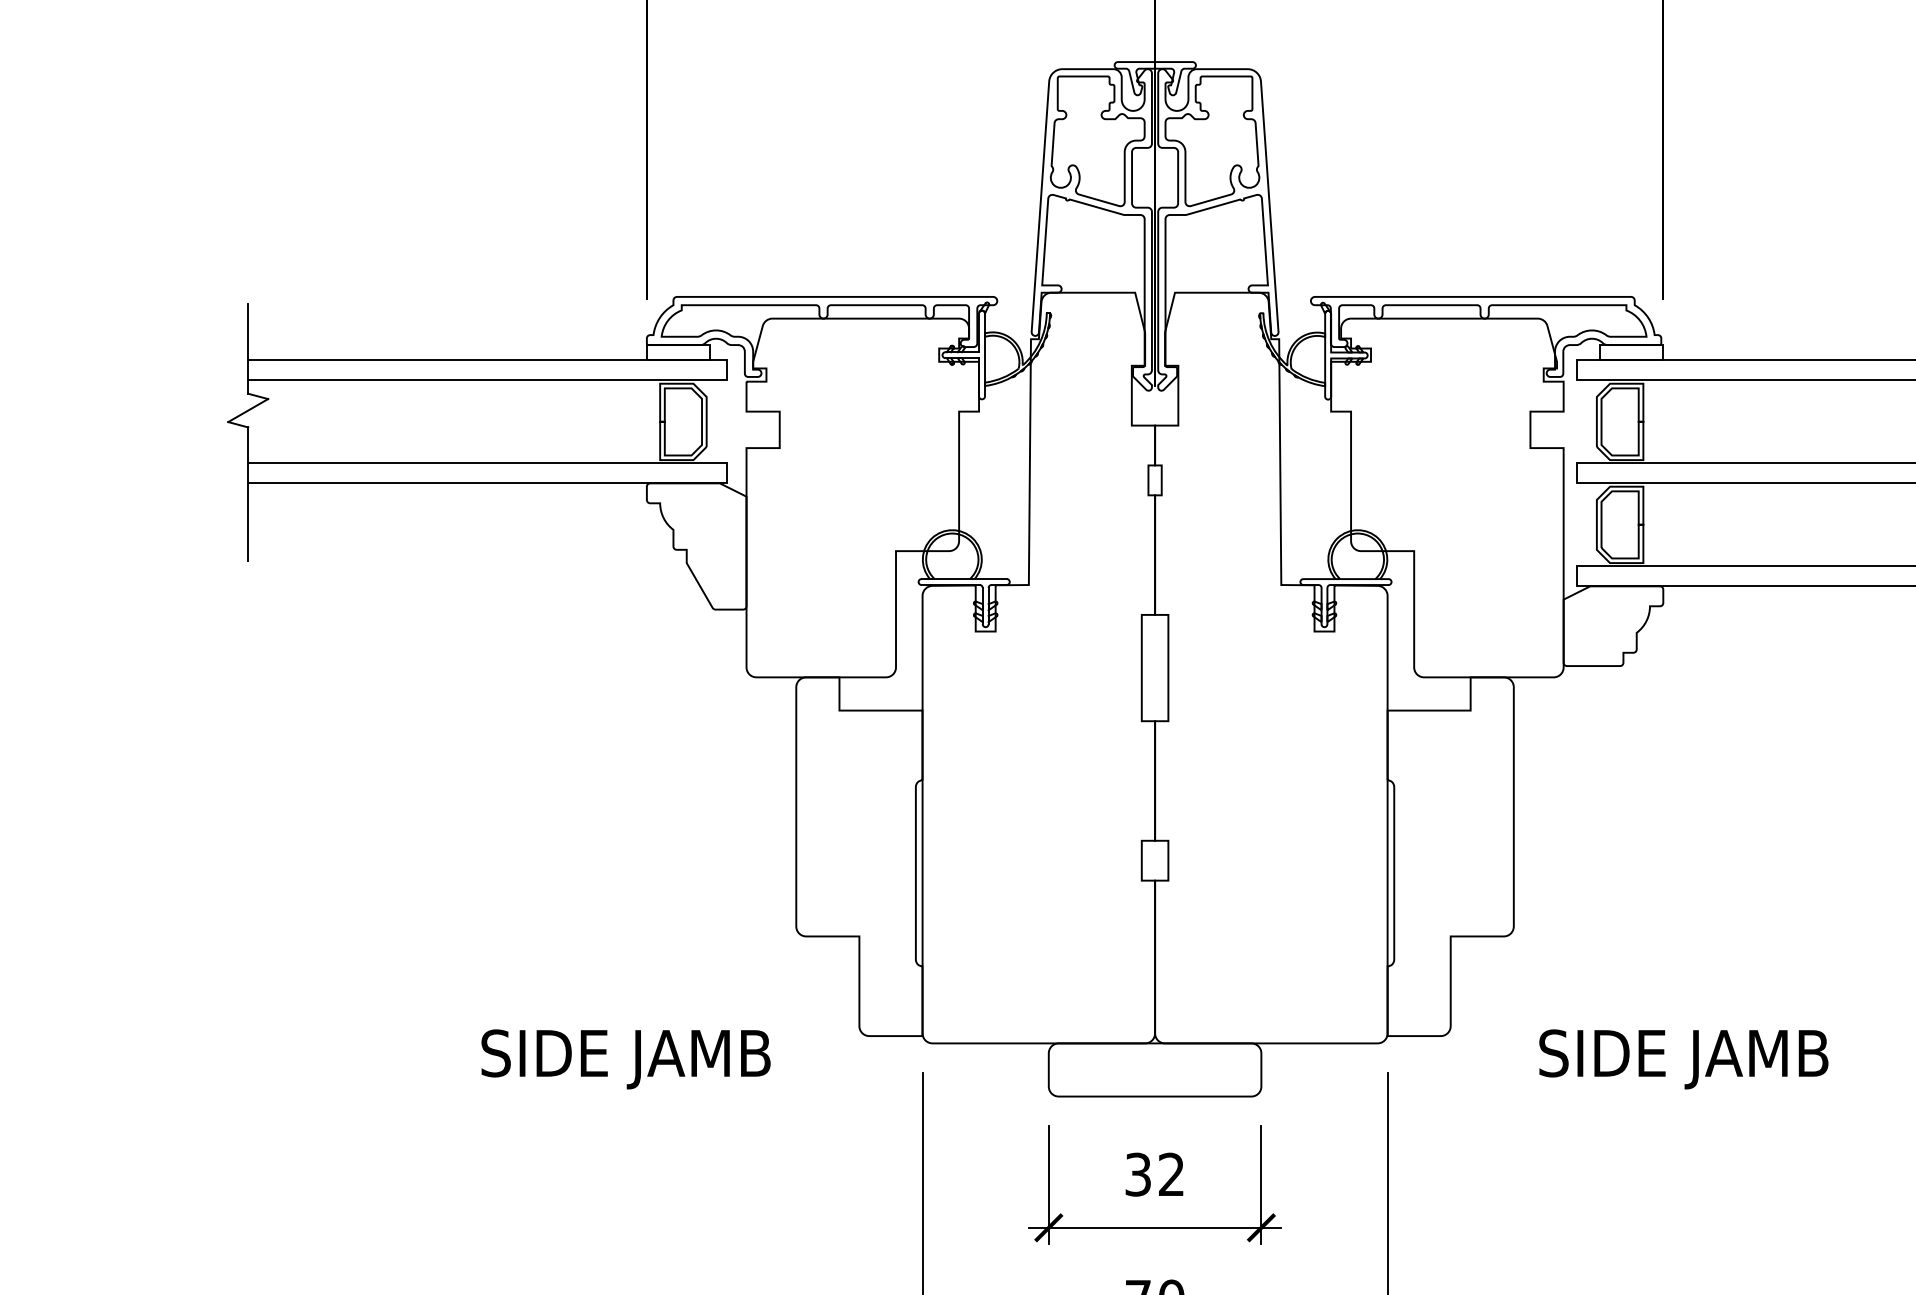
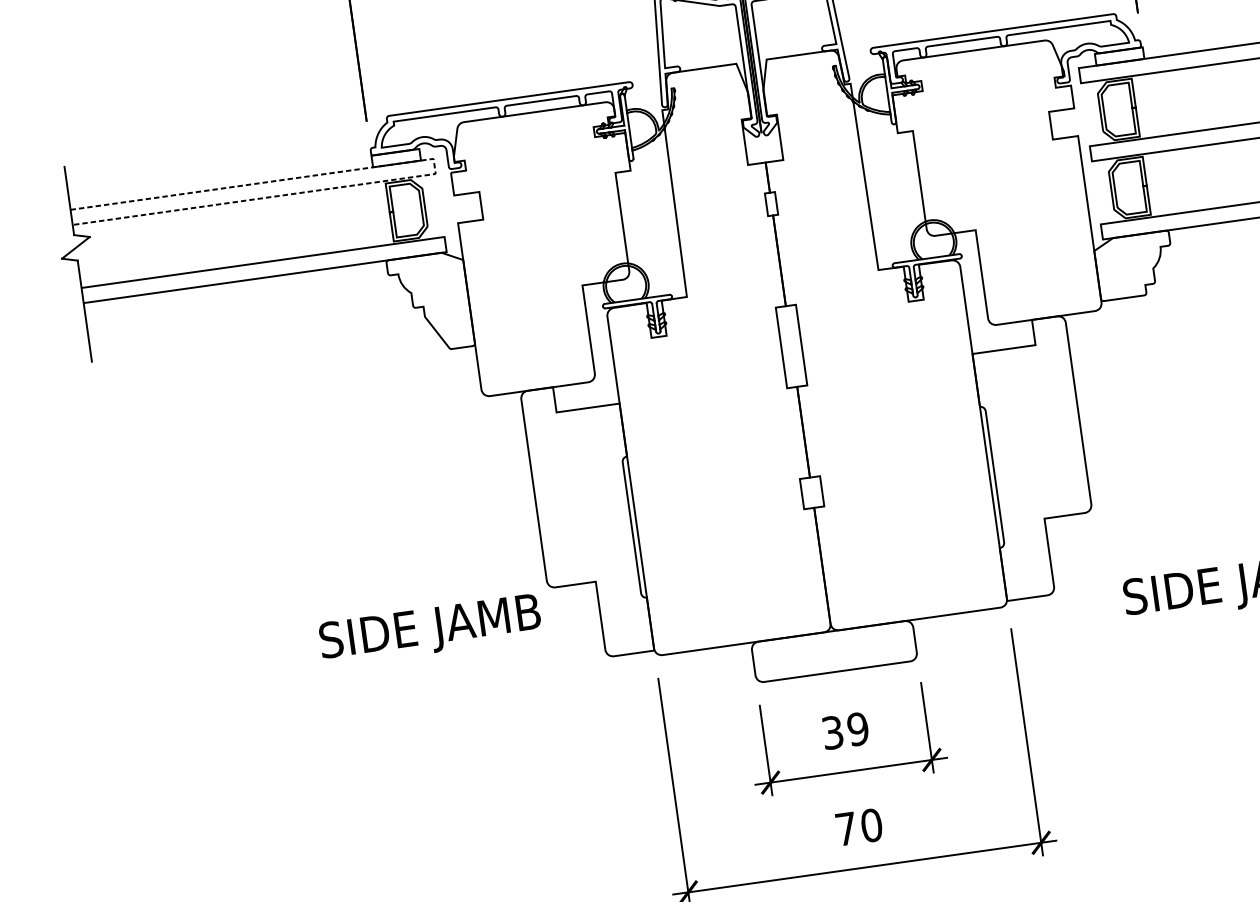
line: (726, 370) -> (434, 166), solid -> dashed
text: (625, 1059) -> (430, 630), moved
text: (1171, 1174) -> (858, 729), 32 -> 39

